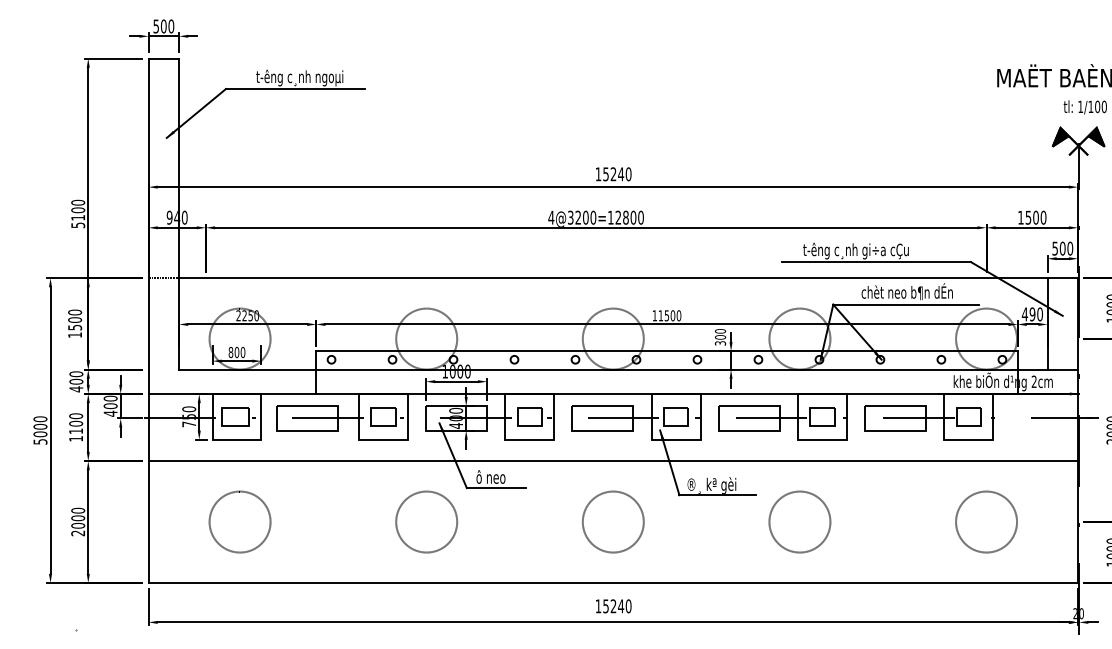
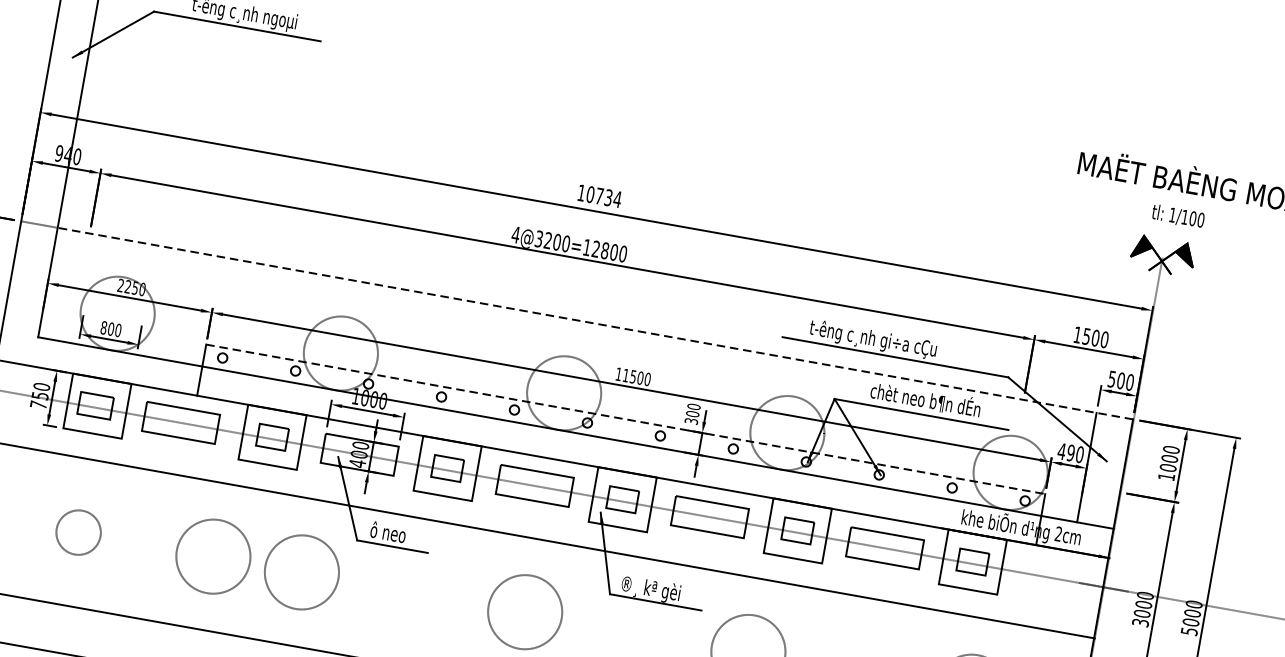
text: (617, 174) -> (604, 197), 15240 -> 10734
line: (628, 278) -> (595, 324), solid -> dashed
line: (666, 351) -> (625, 419), solid -> dashed
part: (239, 521) -> (78, 531), size x0.6
part: (352, 521) -> (213, 555), added

